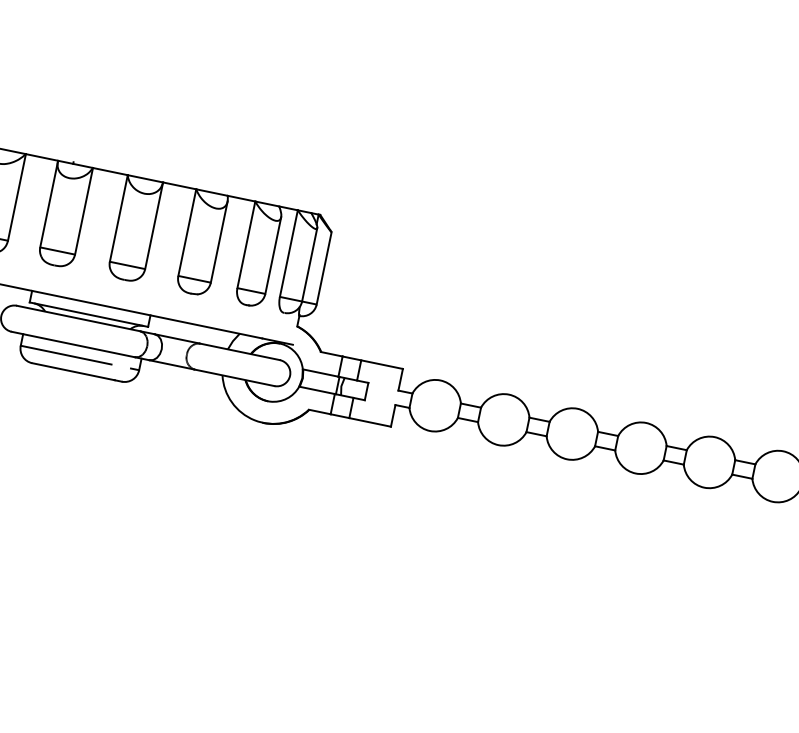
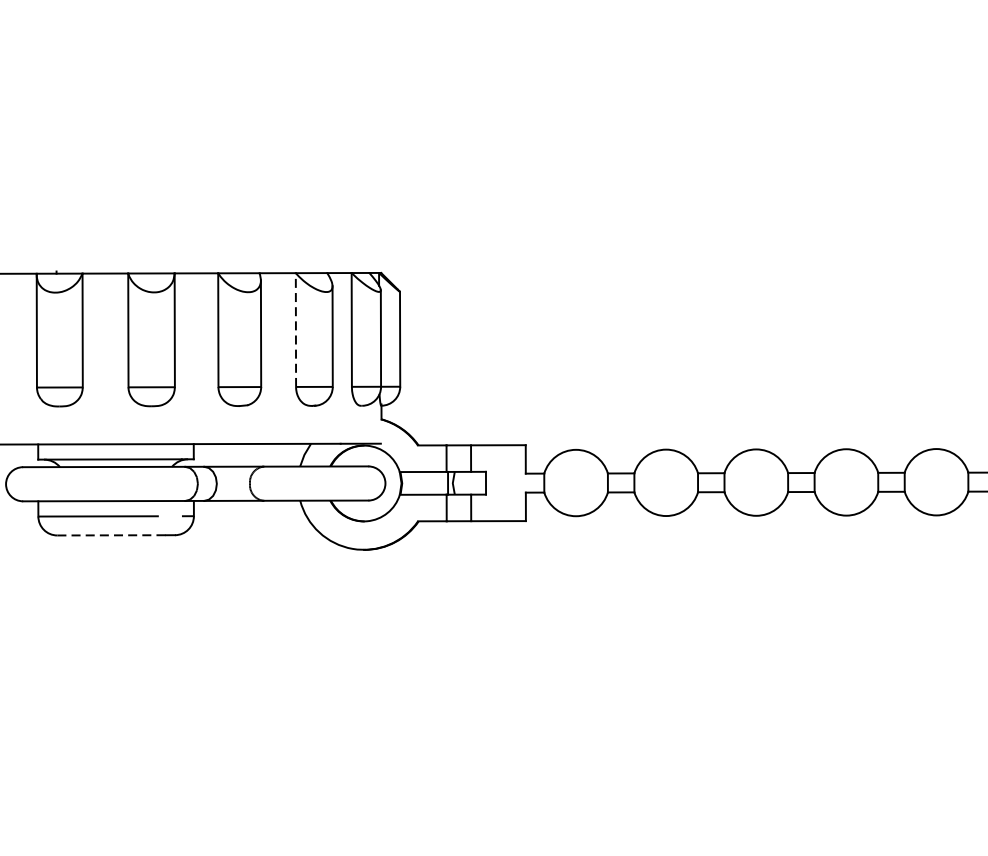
line: (246, 244) -> (296, 329), solid -> dashed
line: (74, 371) -> (112, 534), solid -> dashed

